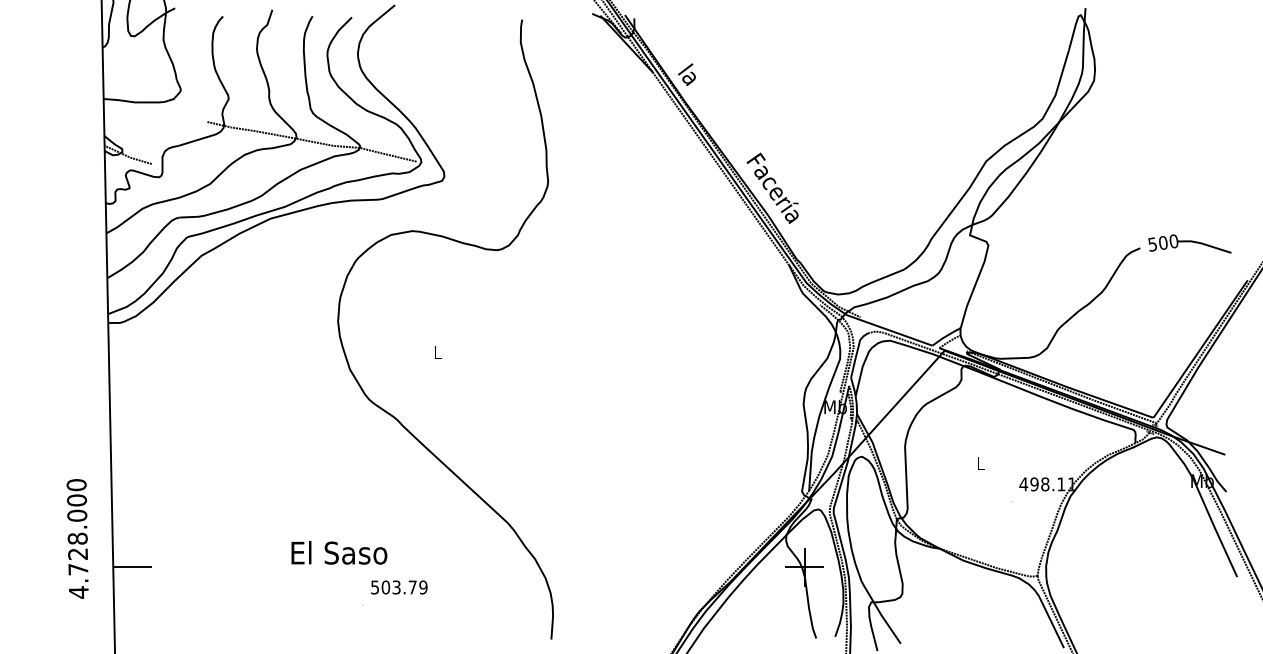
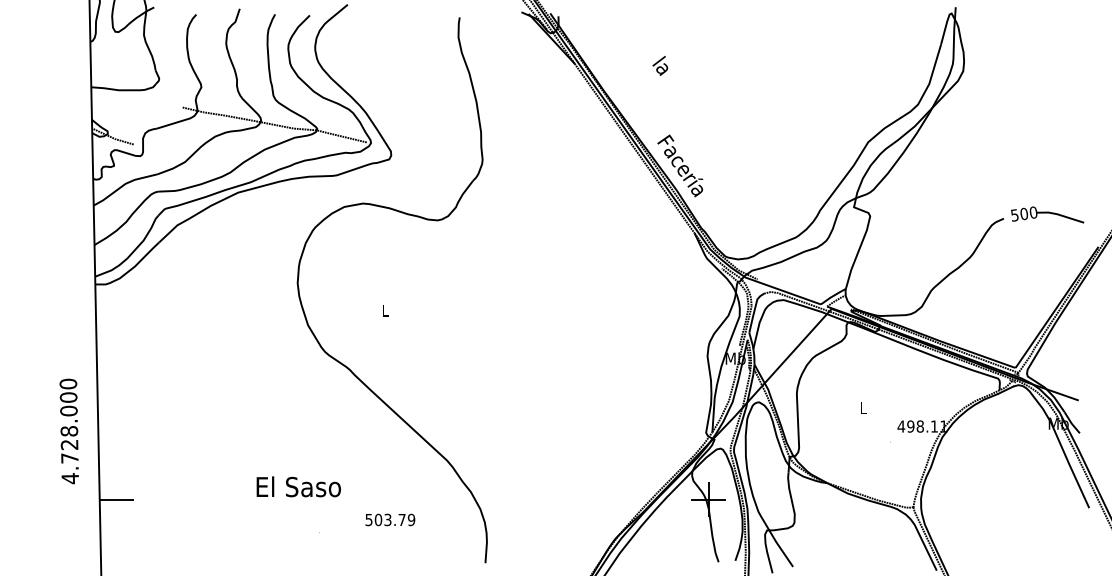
text: (686, 74) -> (659, 65), moved
text: (77, 538) -> (69, 431), moved
text: (399, 587) -> (390, 519), moved

